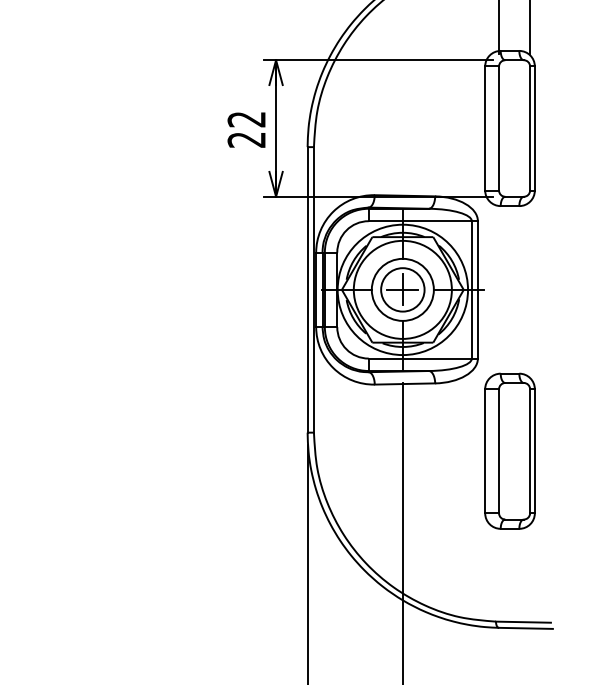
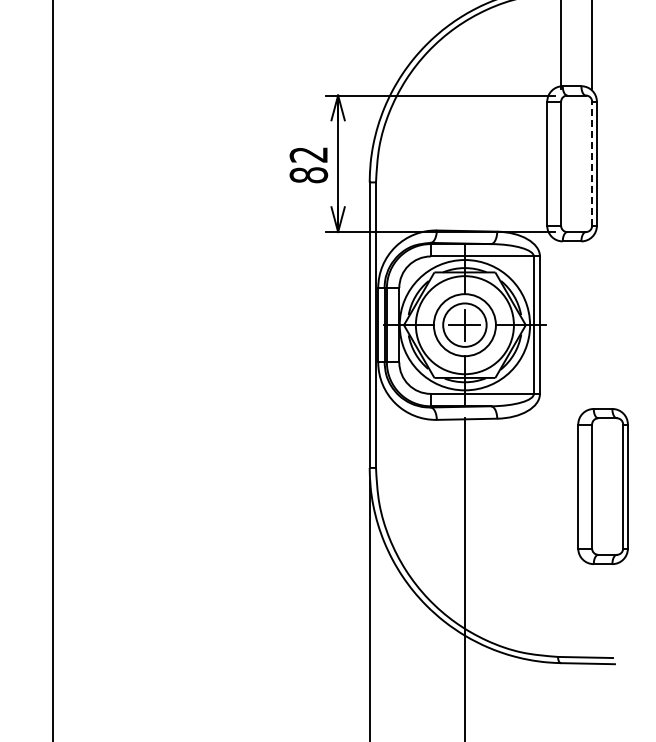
line: (530, 128) -> (592, 163), solid -> dashed
text: (246, 140) -> (308, 175), 22 -> 82
part: (509, 451) -> (602, 486), moved

